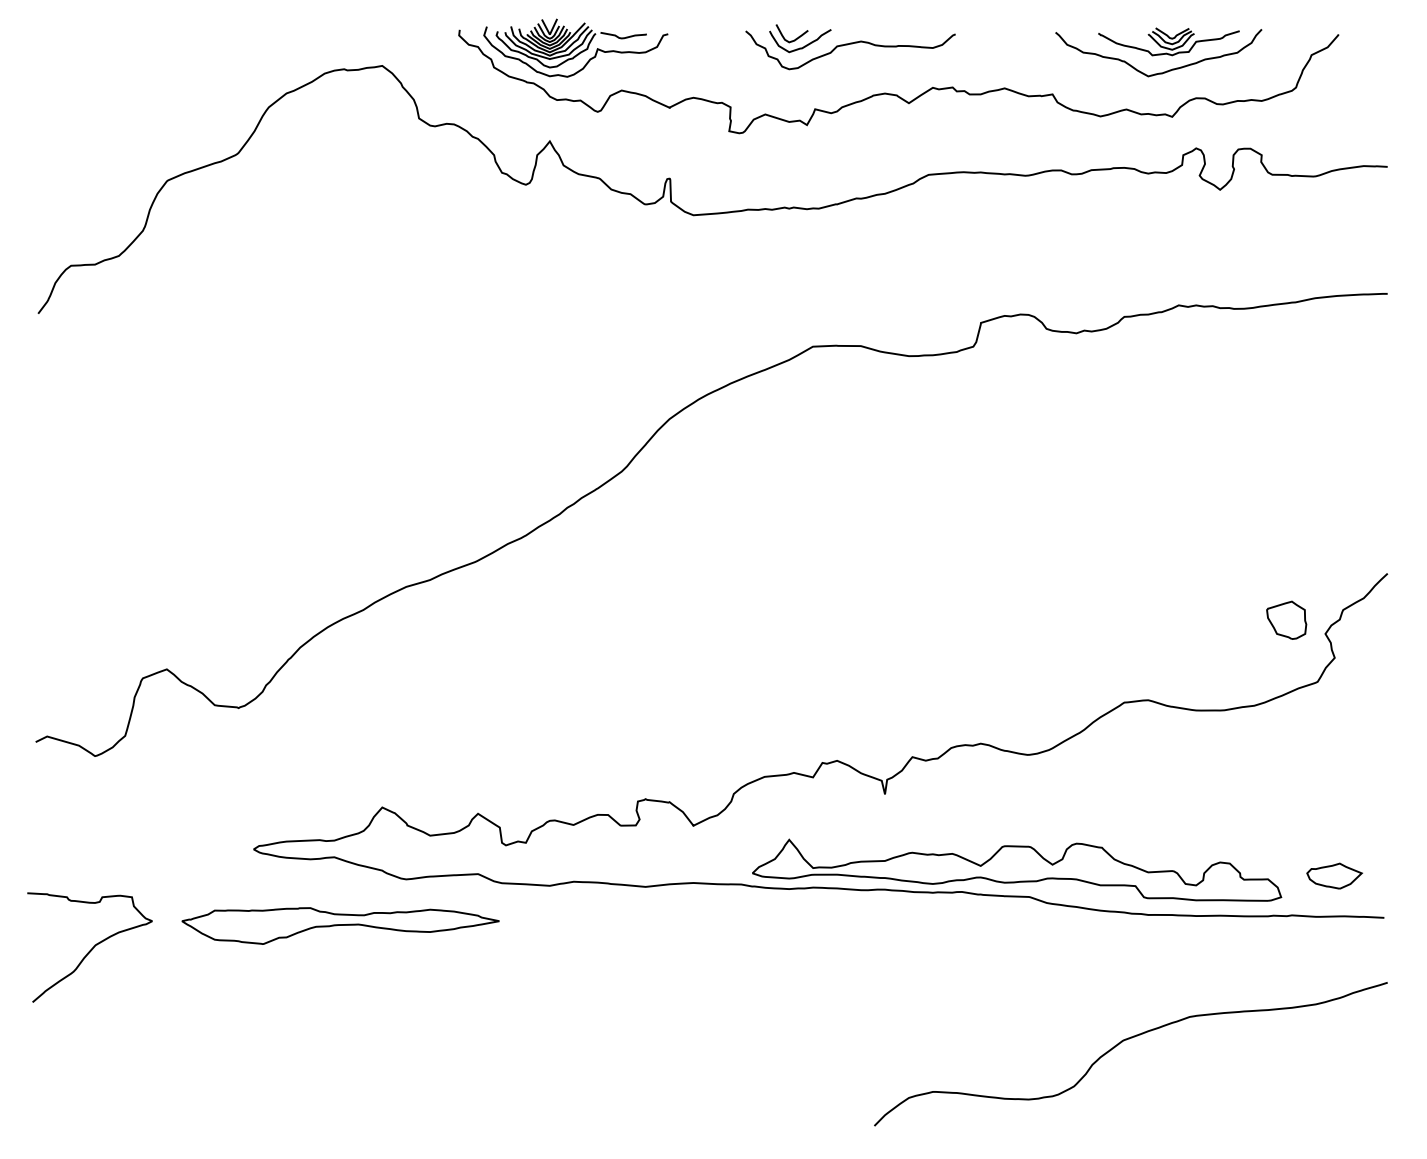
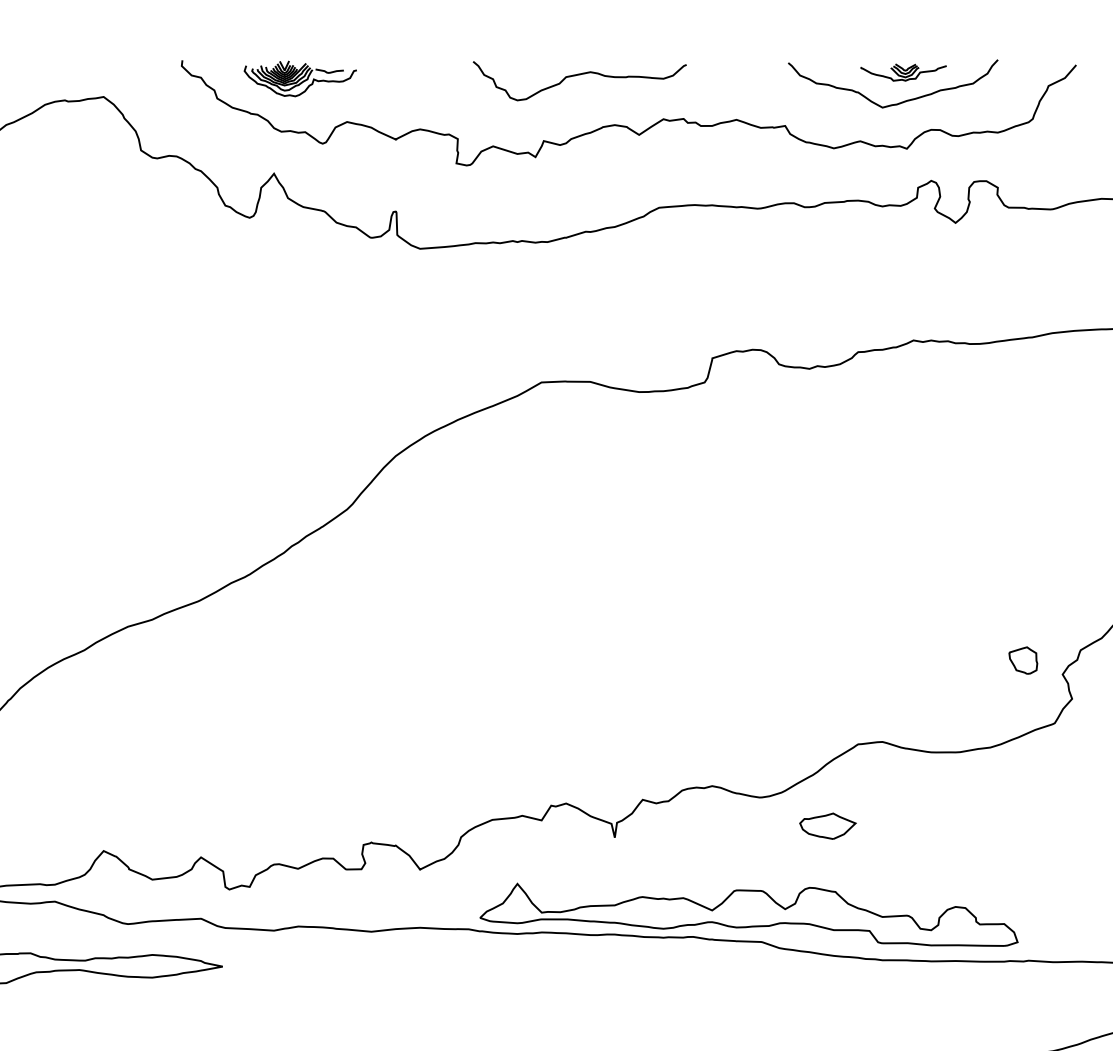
part: (800, 38) -> (528, 69), removed
part: (1168, 41) -> (903, 72), size x0.6
part: (575, 47) -> (300, 78), size x0.6
part: (1286, 619) -> (1023, 659), size x0.7
part: (1334, 875) -> (827, 825), moved

